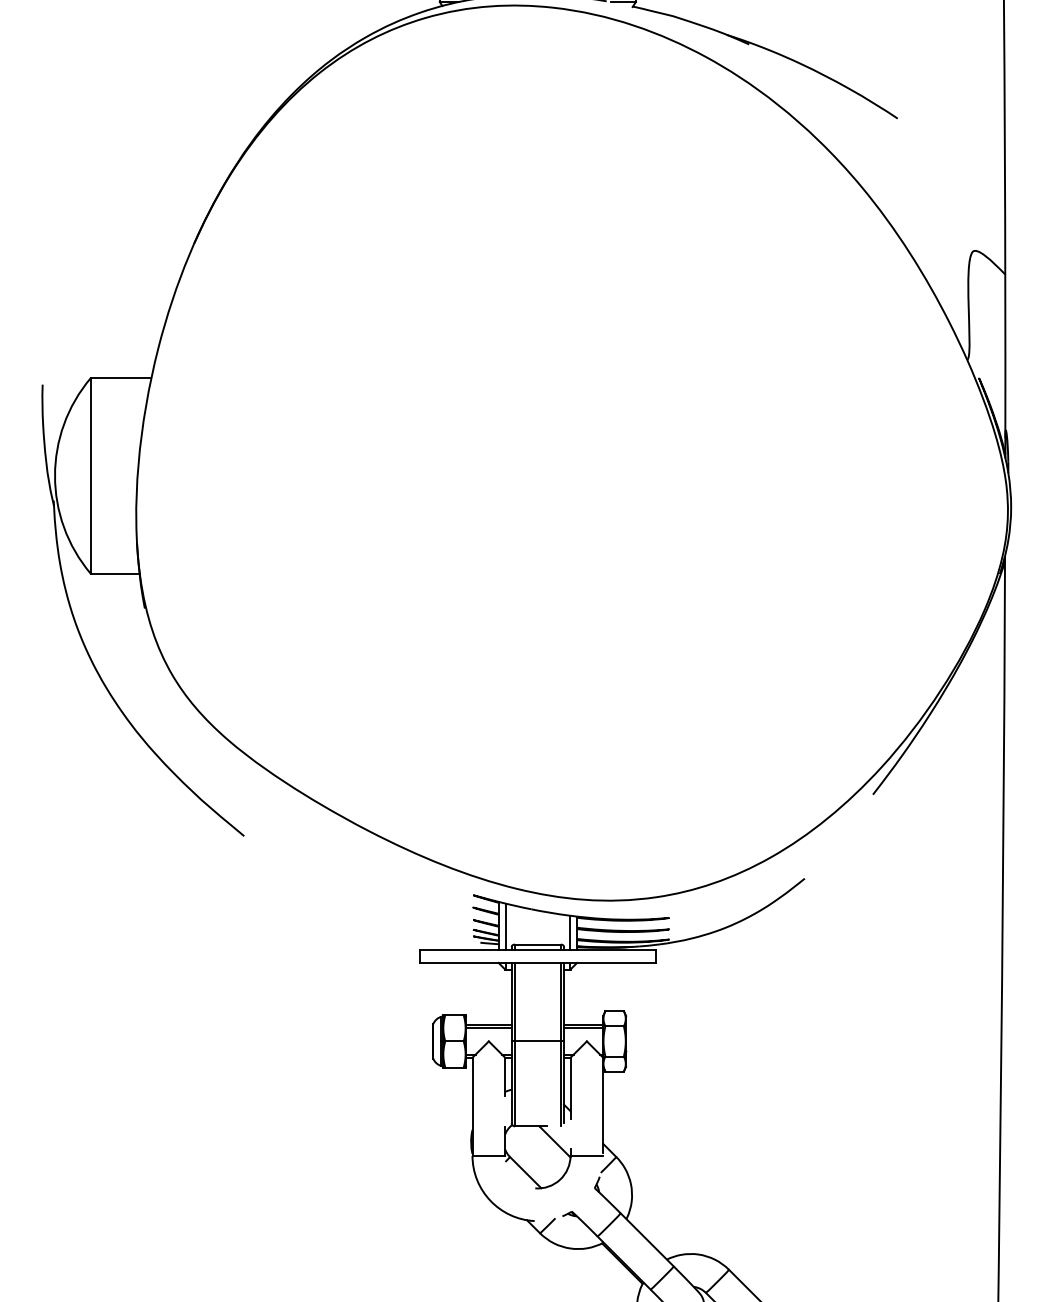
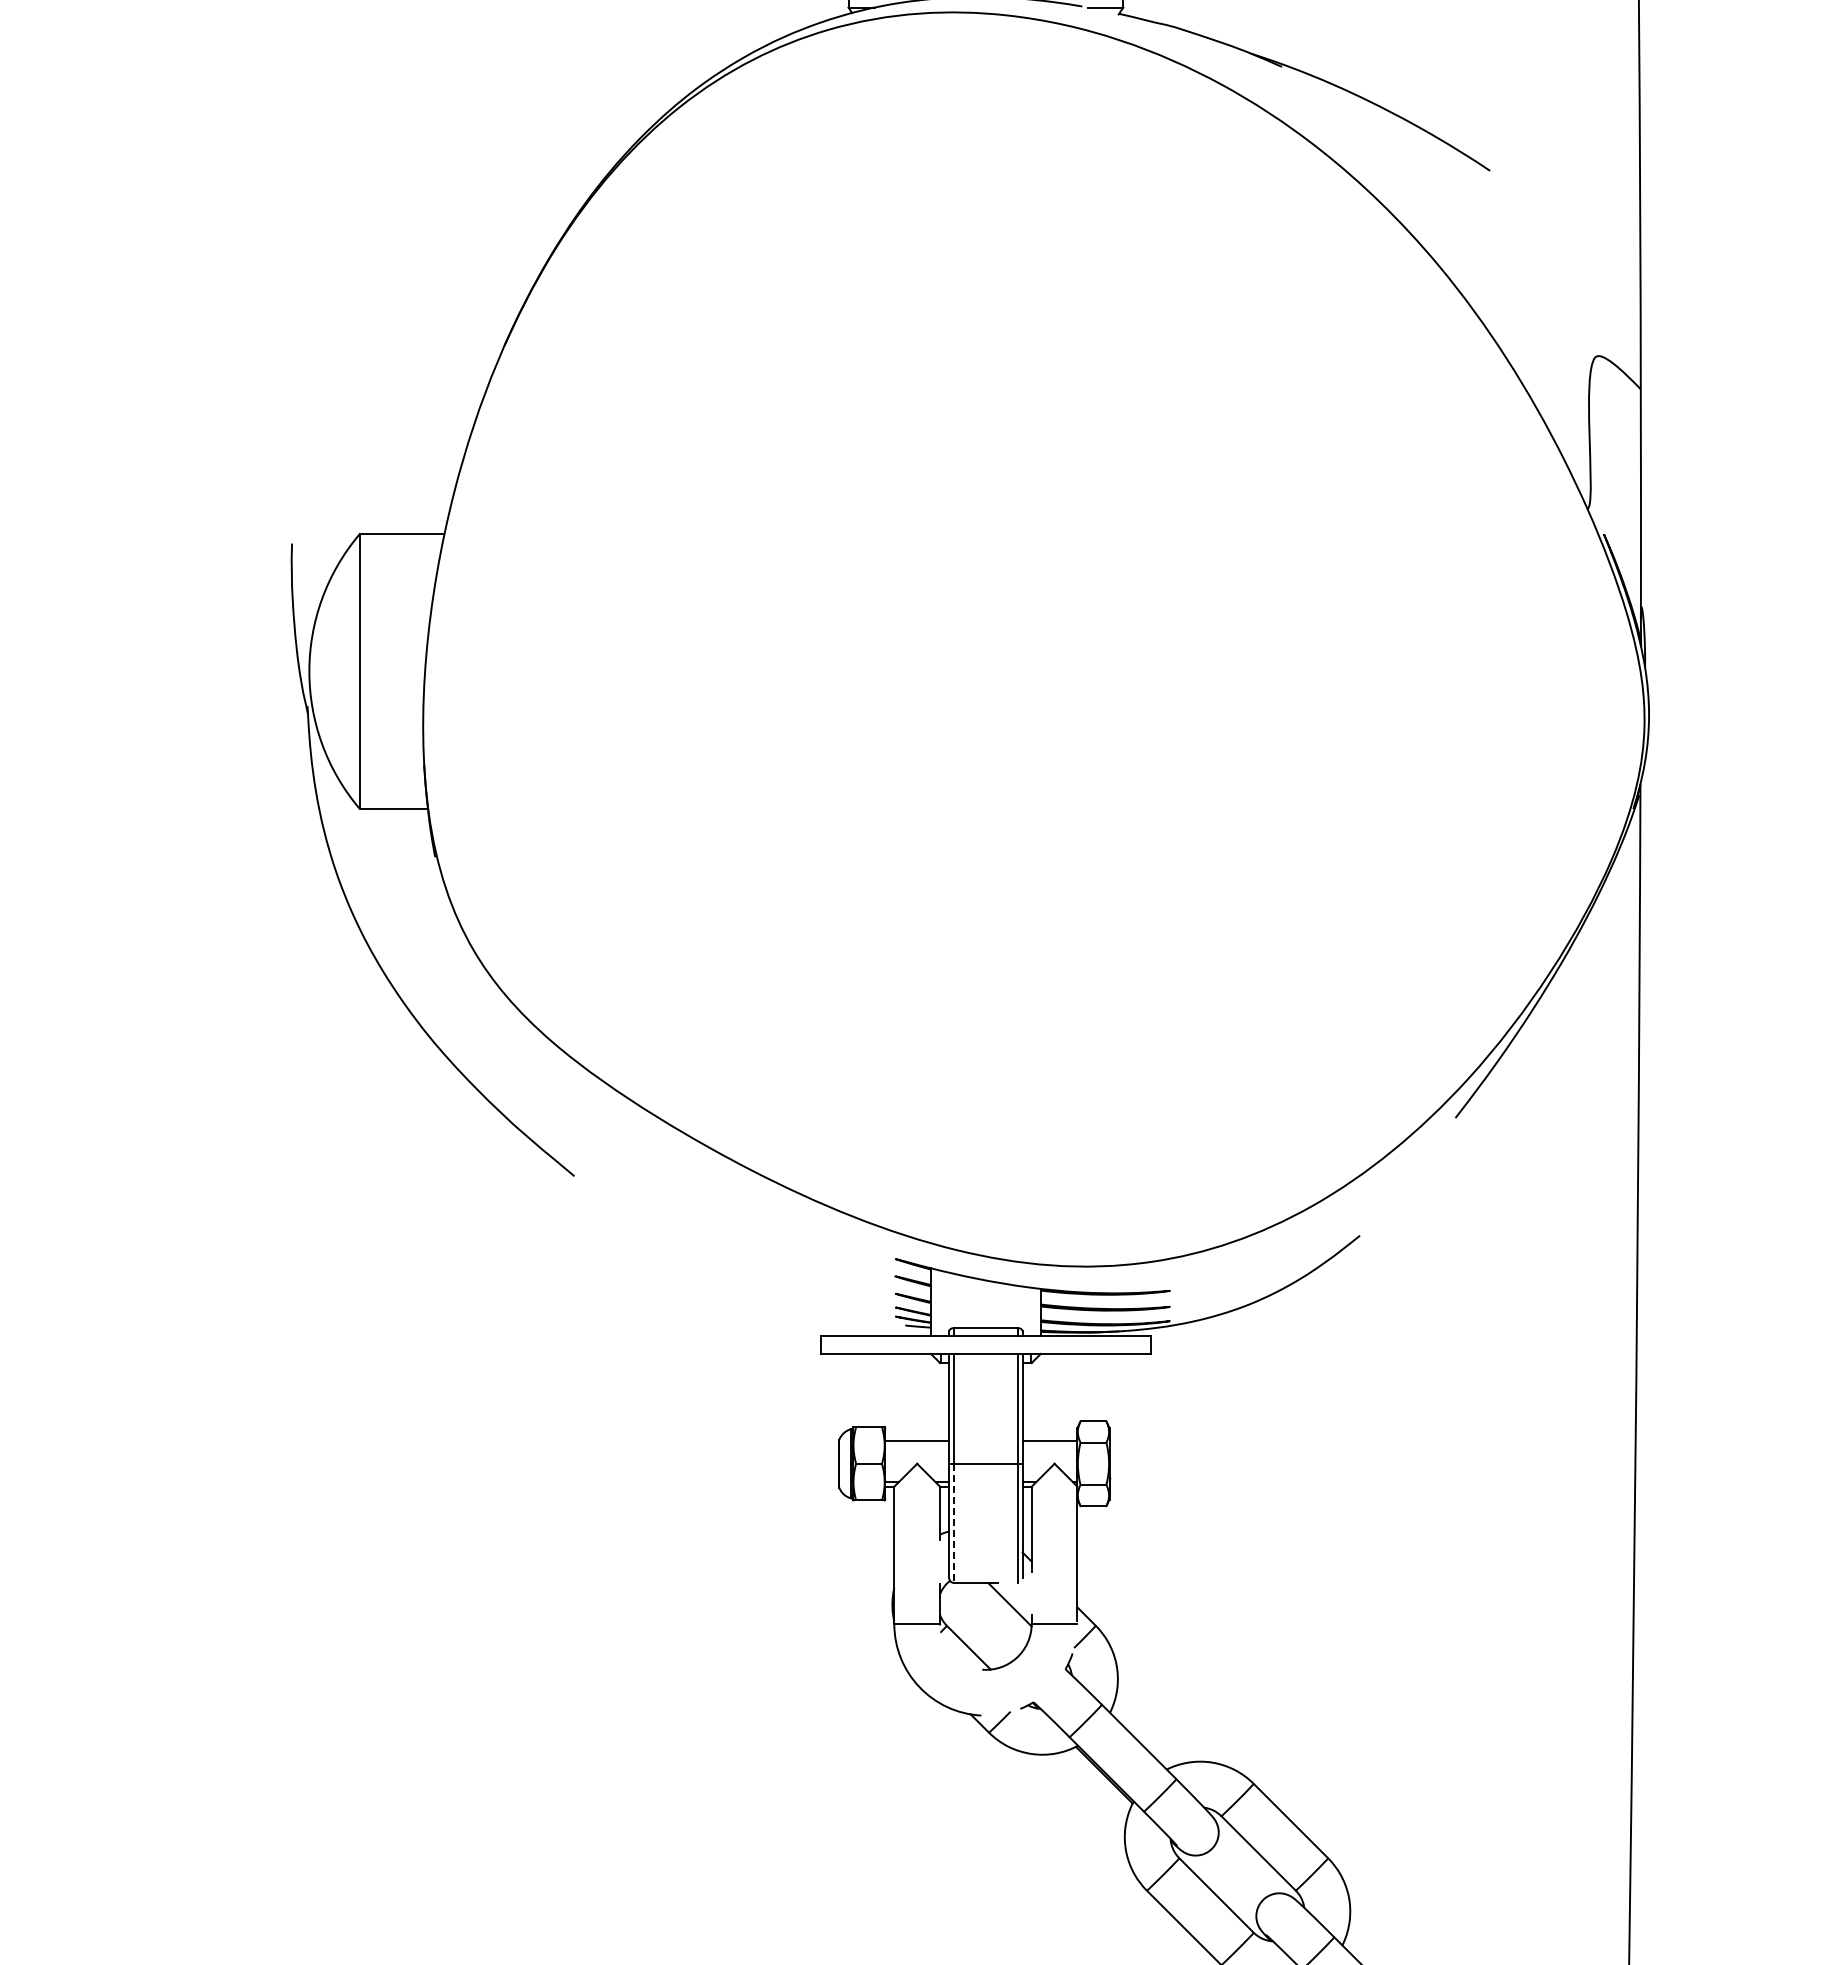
line: (505, 926) -> (940, 1302), removed
line: (570, 932) -> (1031, 1311), removed
line: (489, 1028) -> (917, 1445), removed
line: (583, 1028) -> (1049, 1445), removed
line: (514, 1084) -> (953, 1523), solid -> dashed

